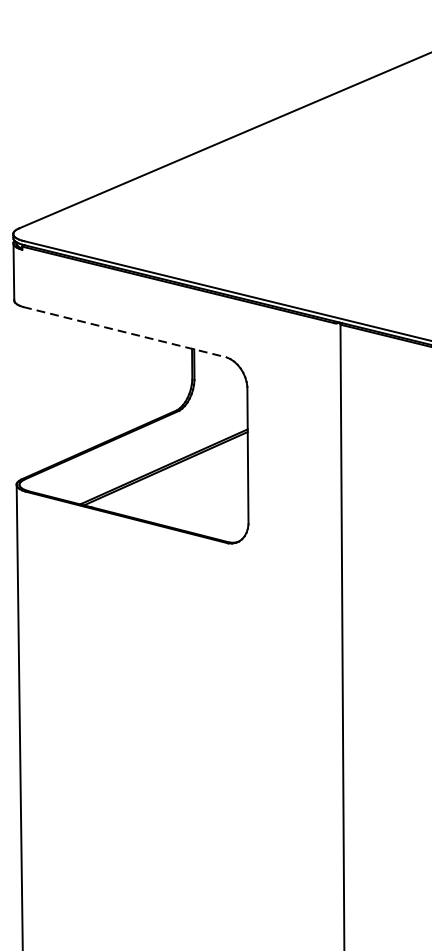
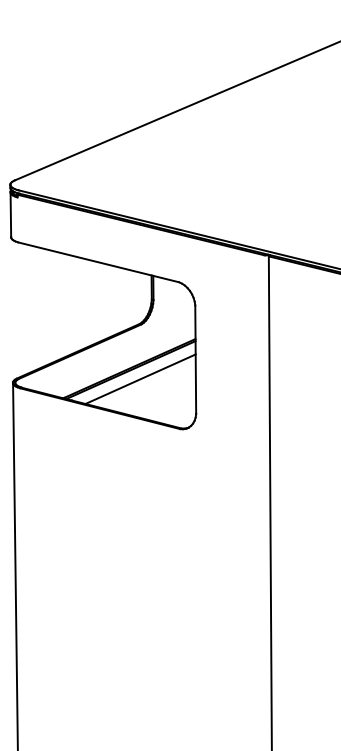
line: (124, 332) -> (98, 262), dashed -> solid
line: (178, 479) -> (140, 378), added

